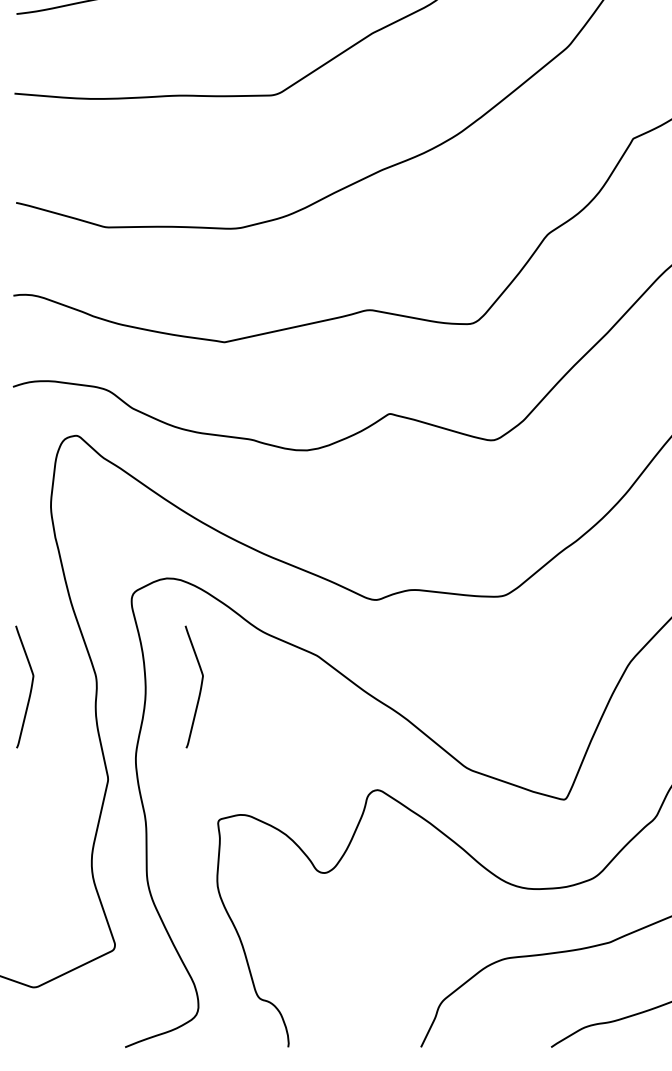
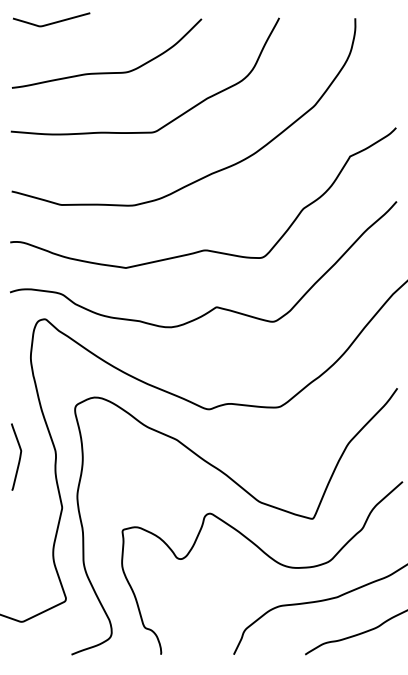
curve: (199, 685) -> (112, 456), removed

